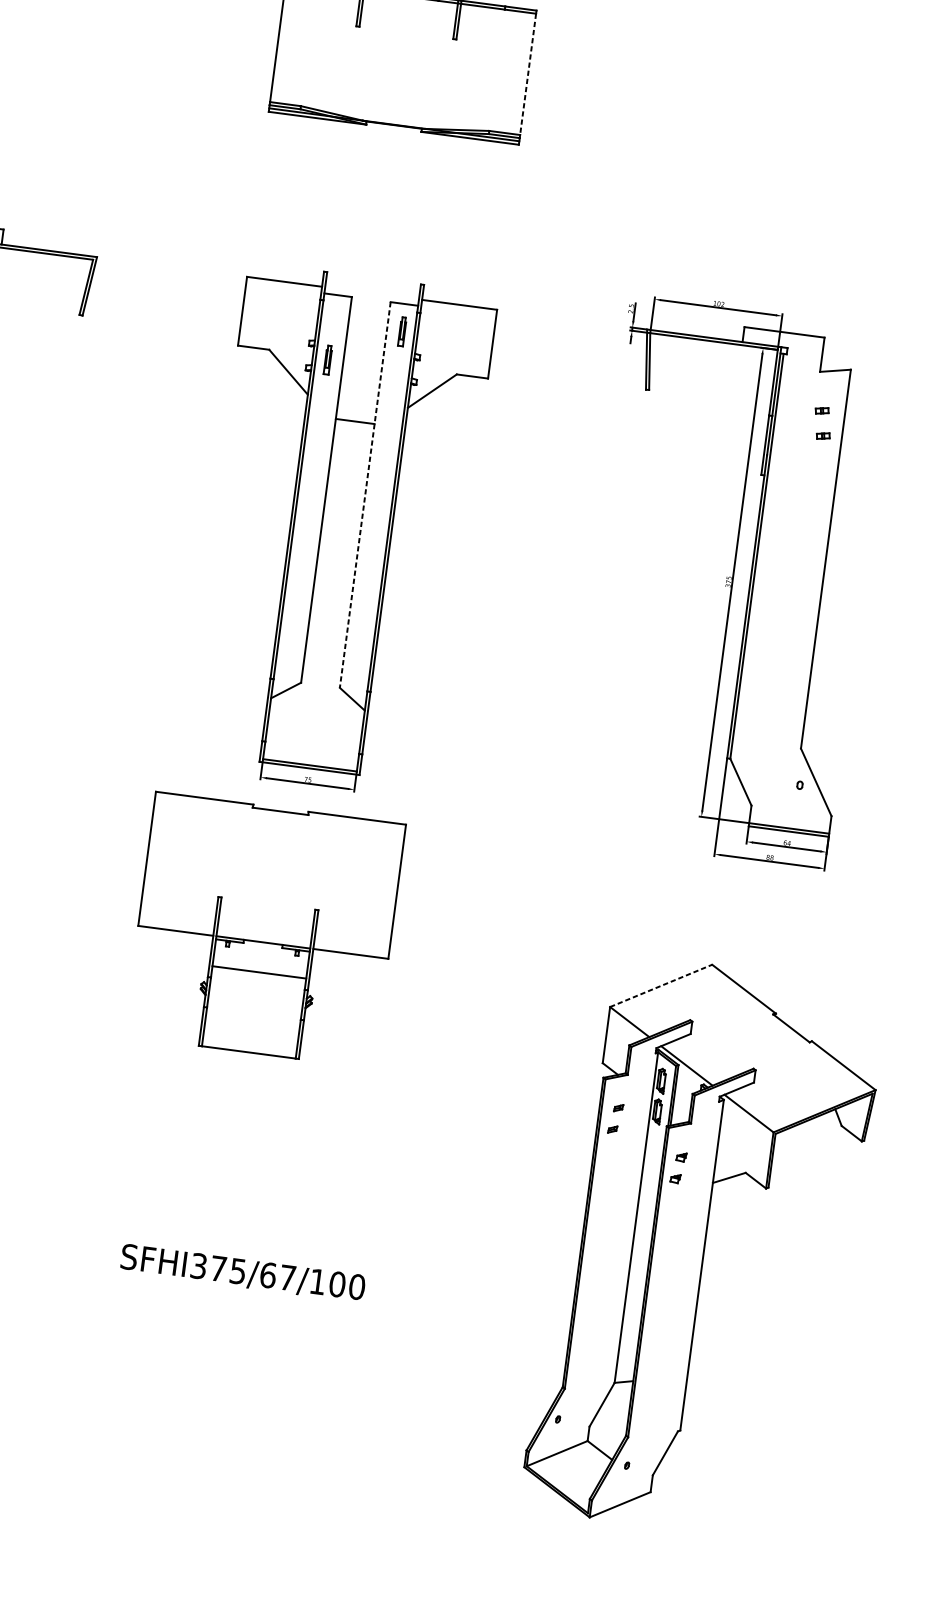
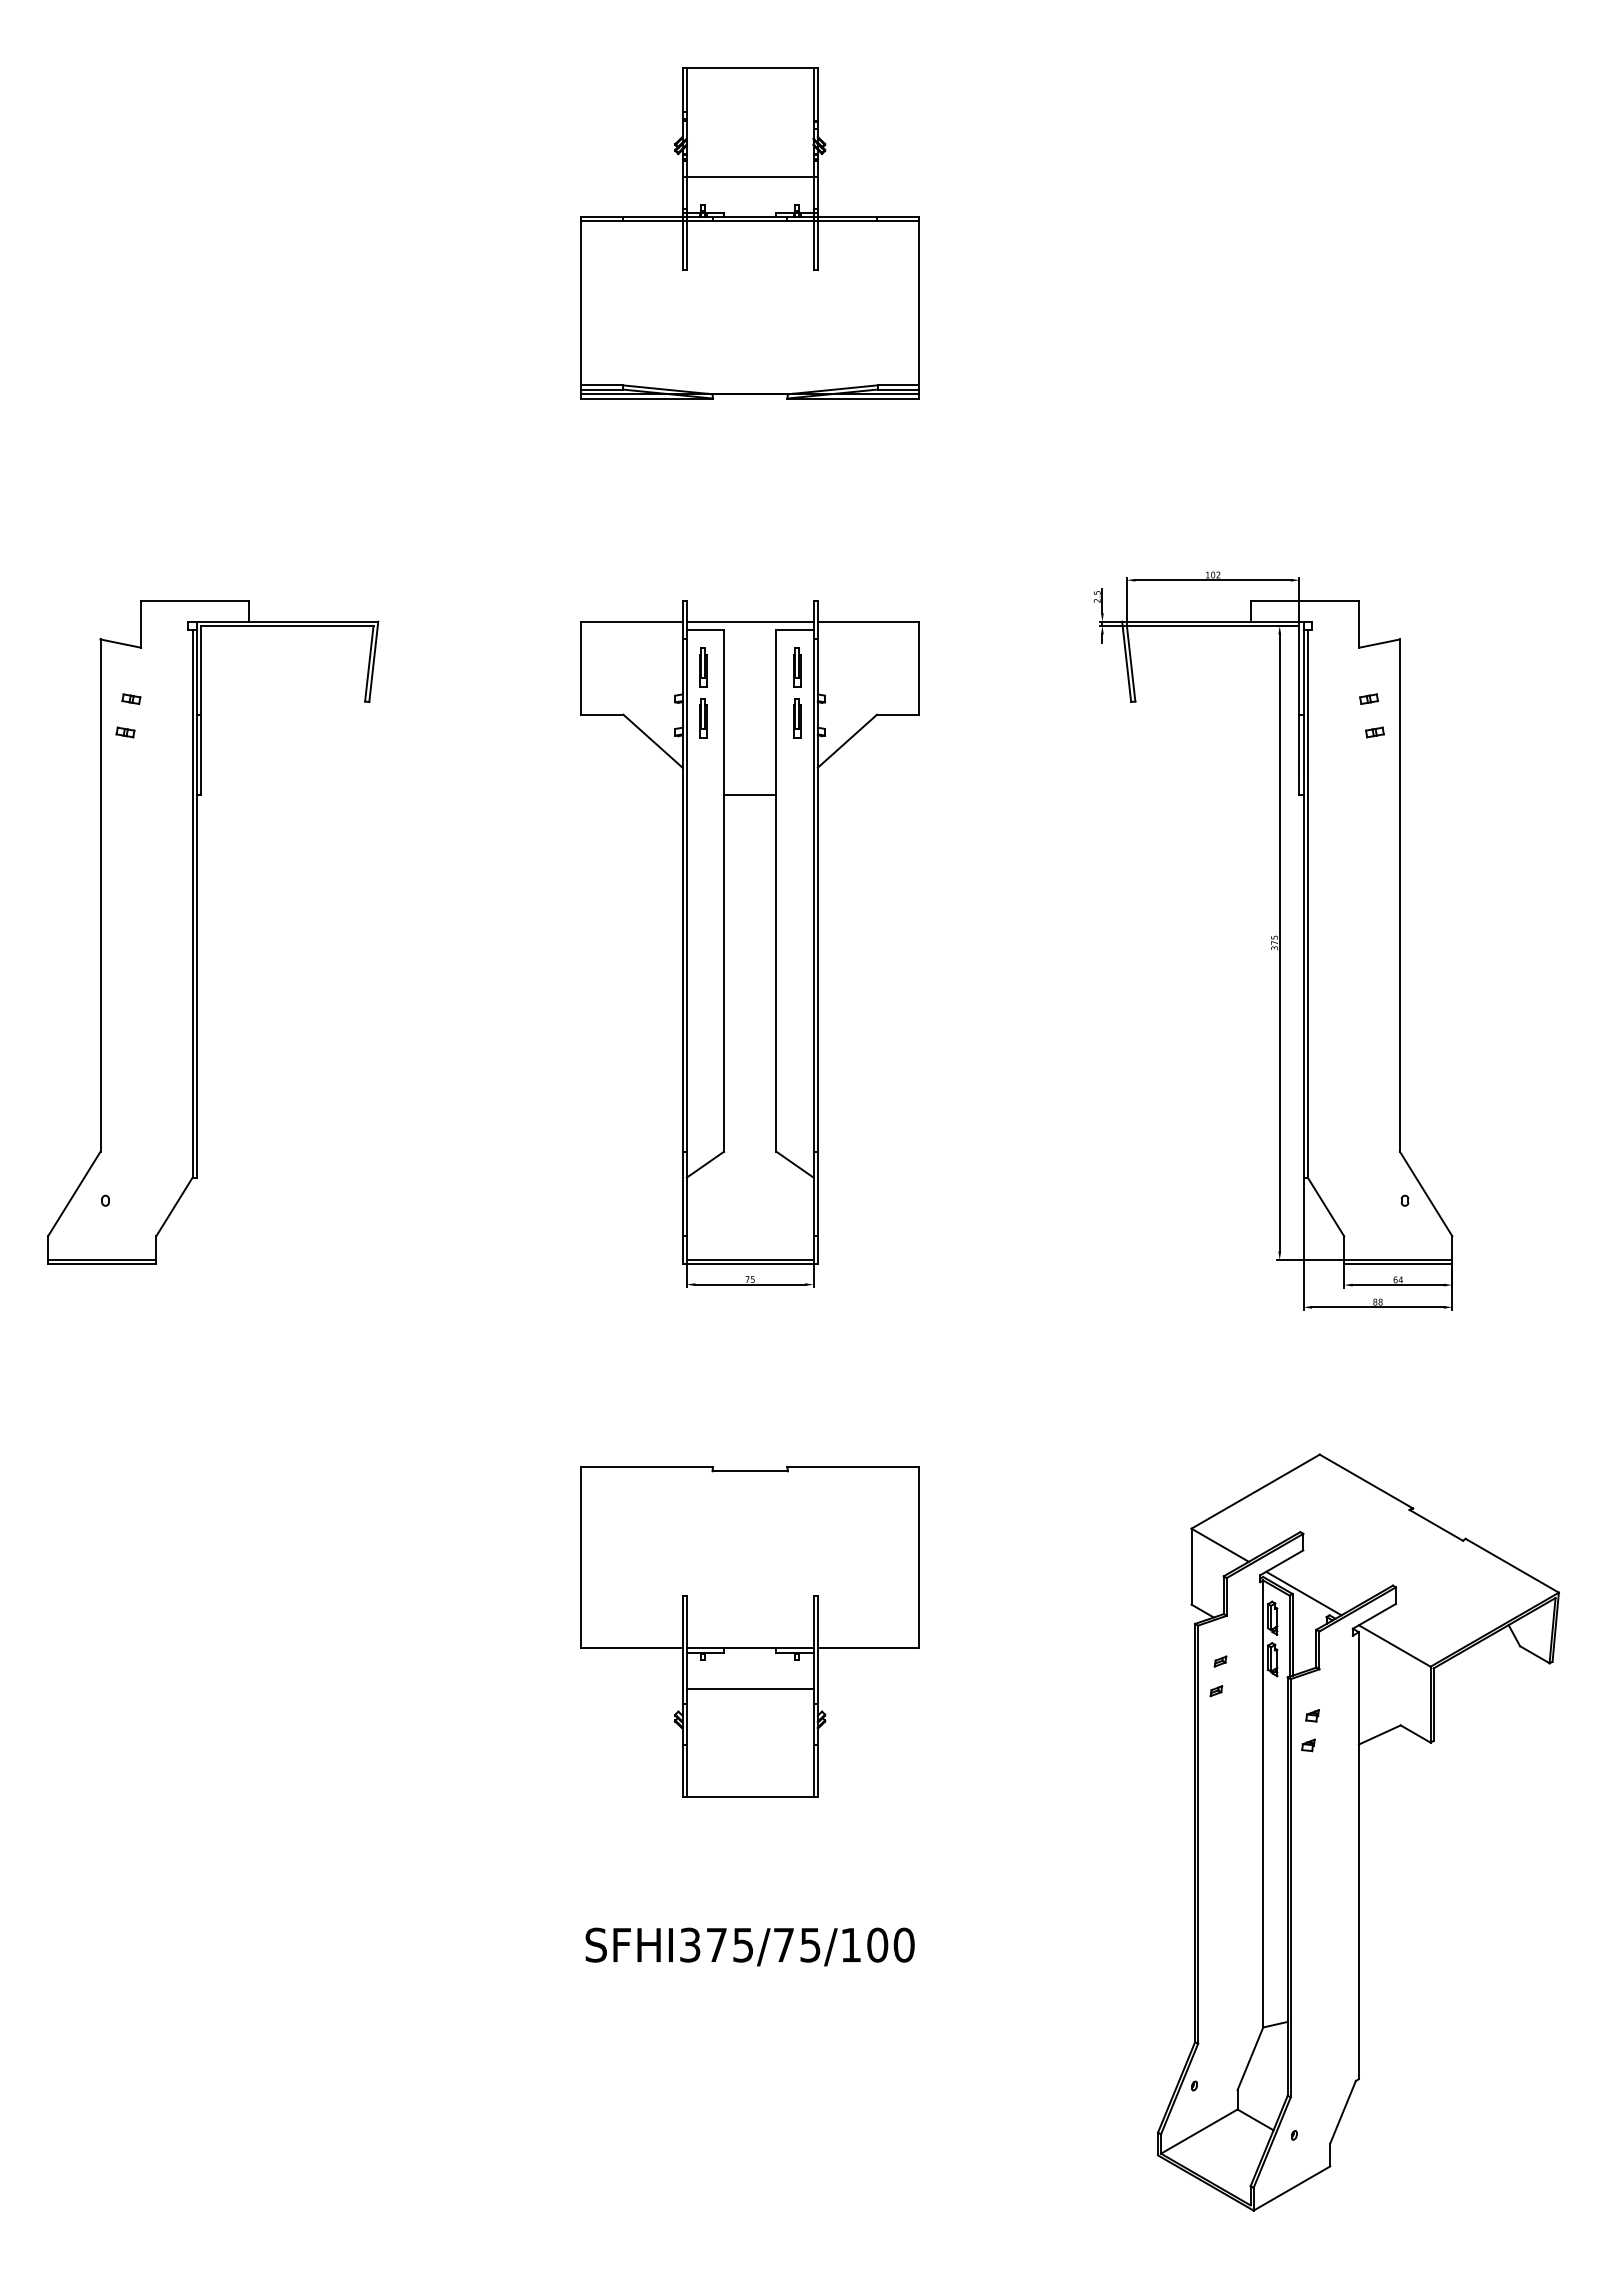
line: (528, 74) -> (919, 303), dashed -> solid
line: (371, 293) -> (749, 621), added
part: (333, 322) -> (703, 667), added
part: (397, 369) -> (797, 718), added
line: (365, 494) -> (776, 890), dashed -> solid
part: (264, 929) -> (749, 1631), moved
line: (661, 985) -> (1256, 1491), dashed -> solid
text: (277, 1276) -> (796, 1944), SFHI375/67/100 -> SFHI375/75/100

